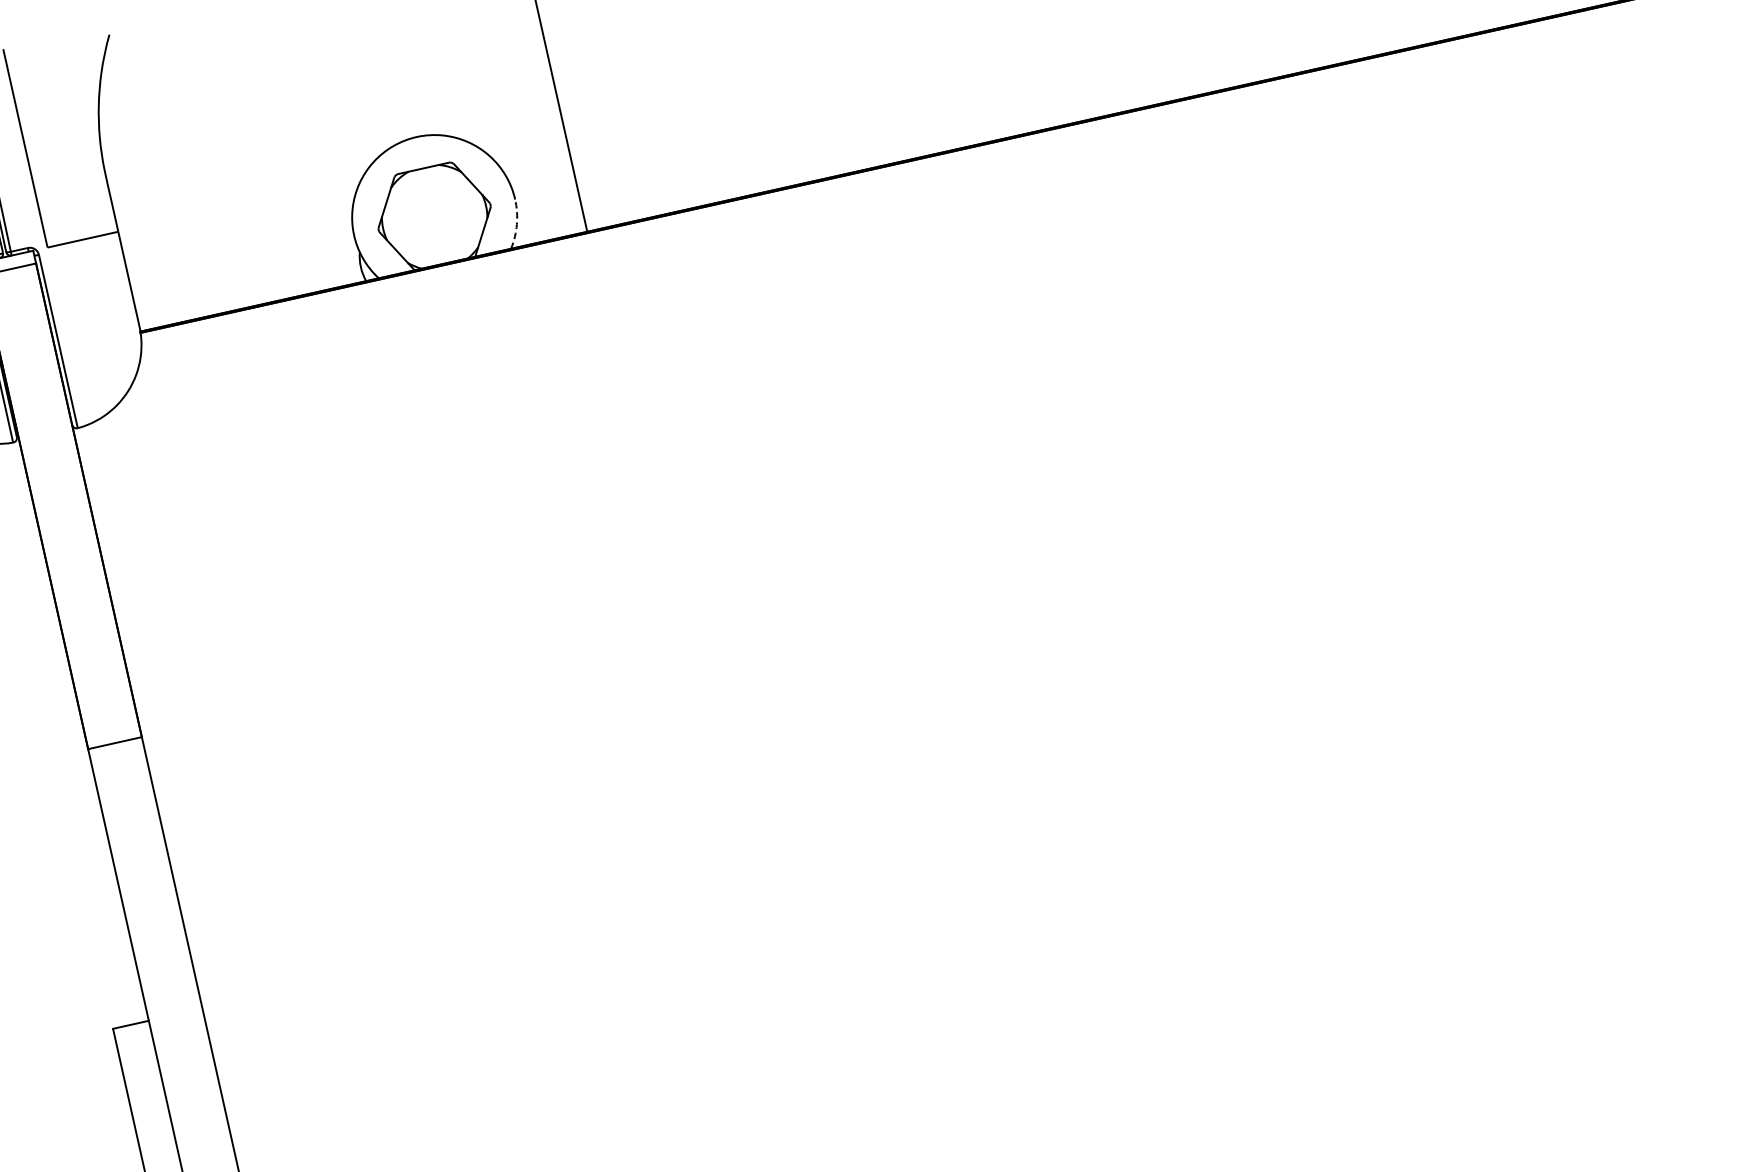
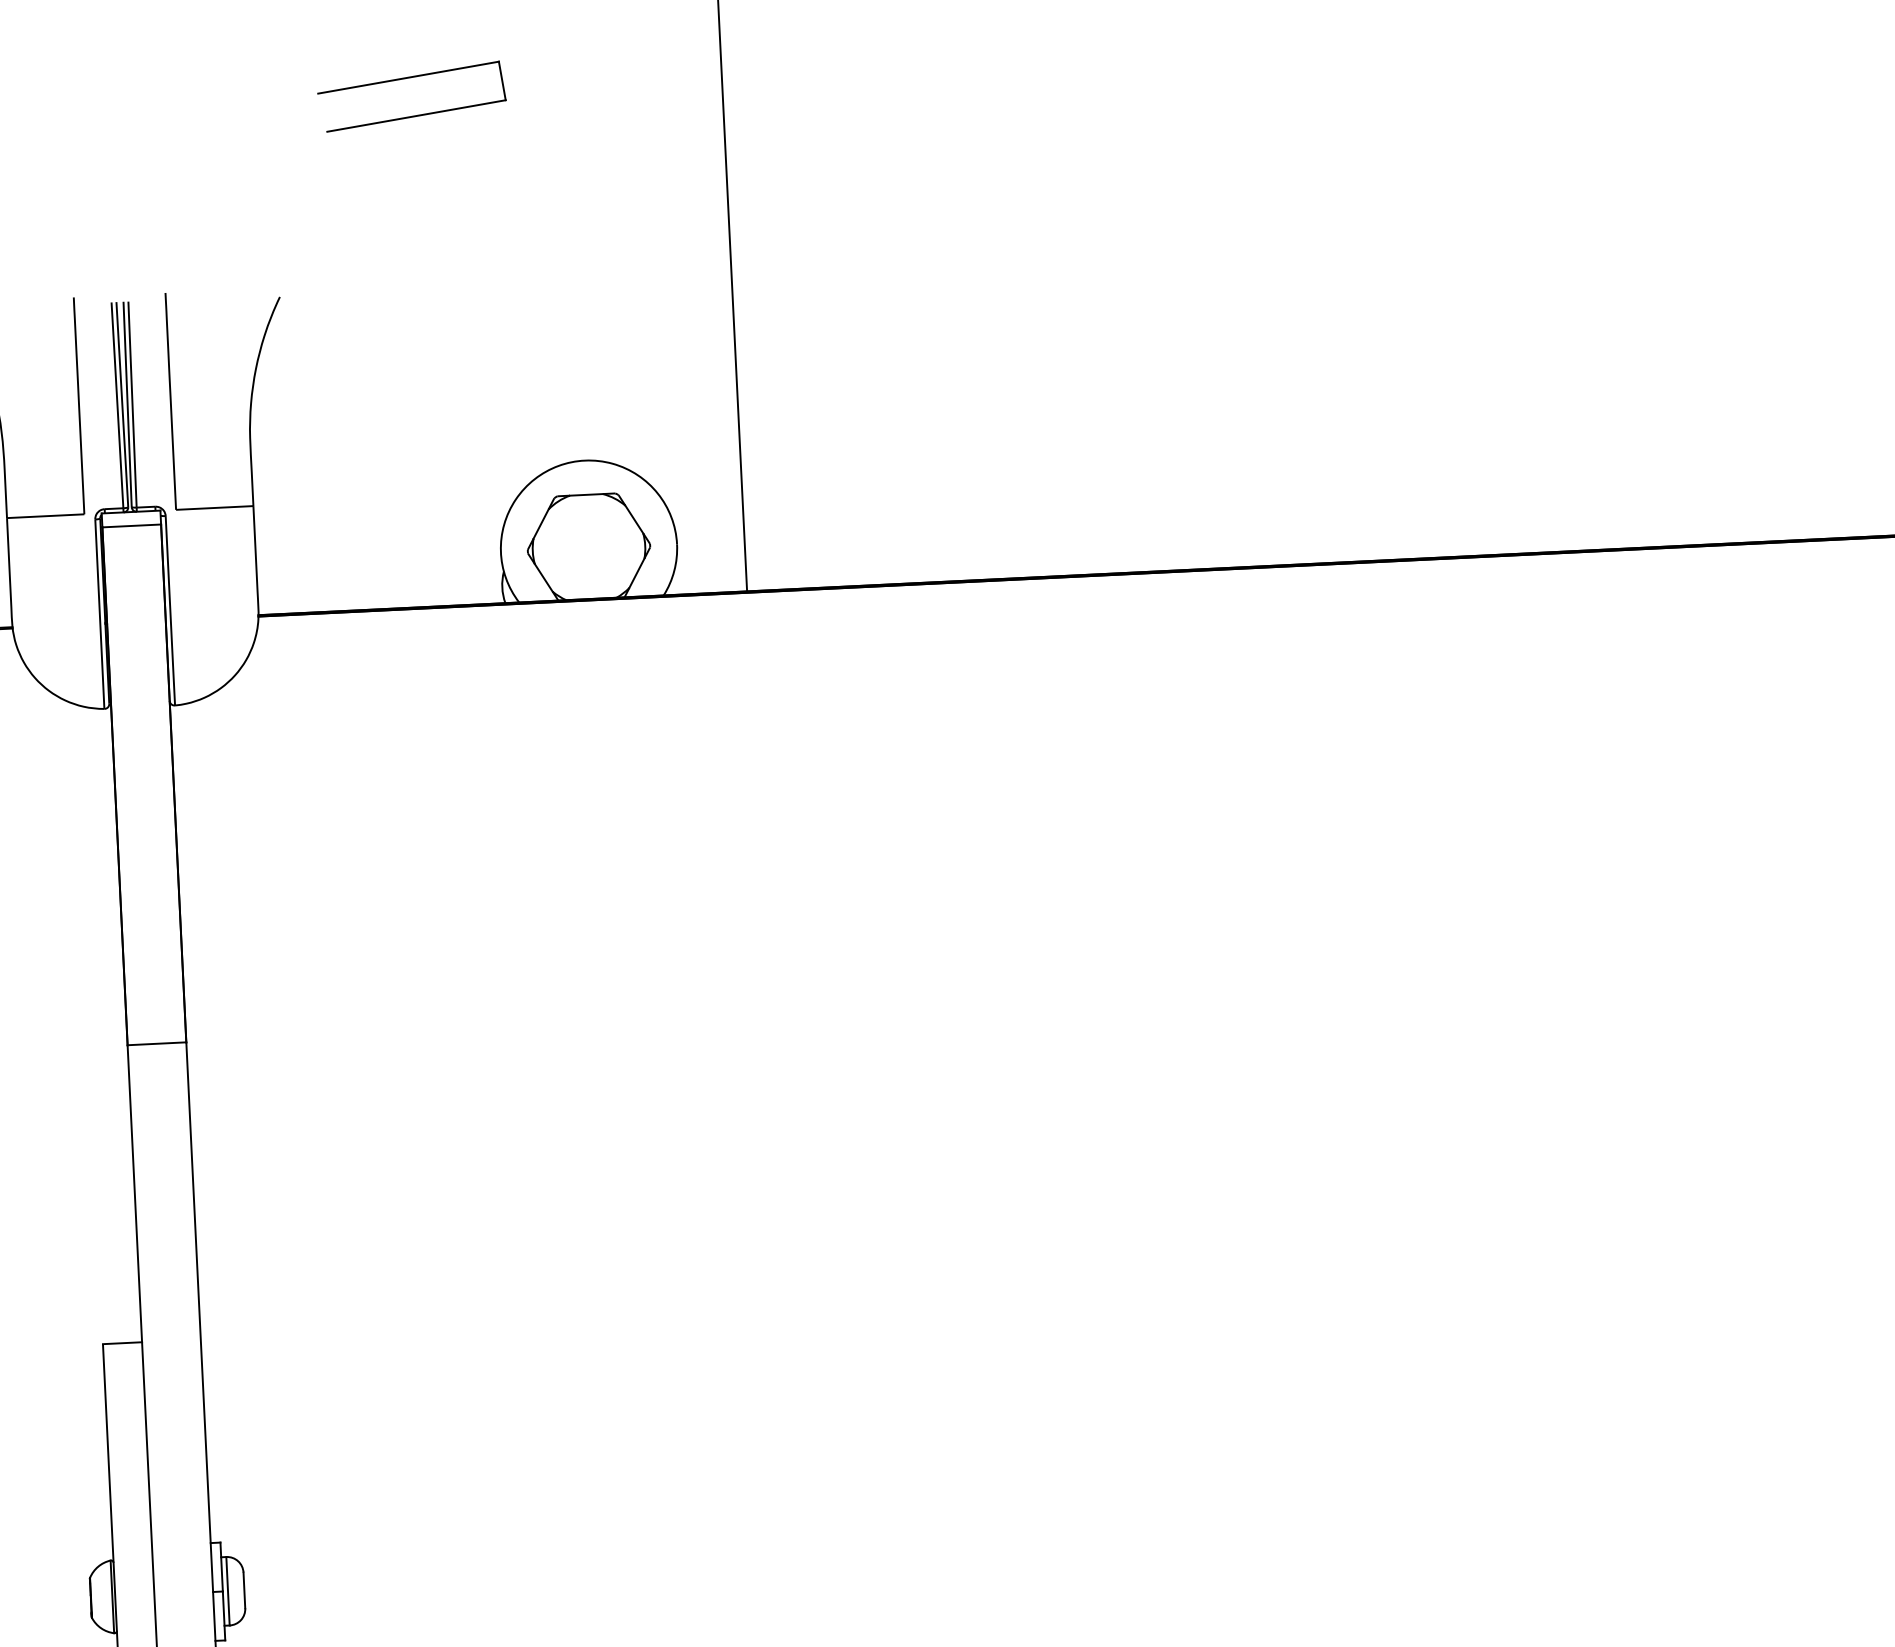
arc: (517, 224) -> (674, 570), dashed -> solid

